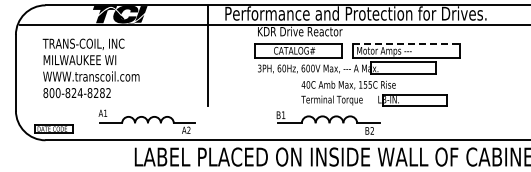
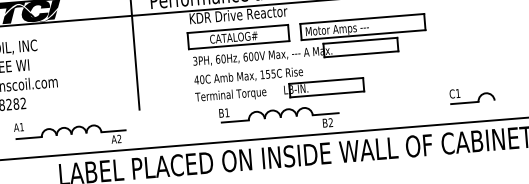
line: (406, 43) -> (362, 18), dashed -> solid
part: (374, 93) -> (279, 83), moved
part: (495, 116) -> (471, 94), added

